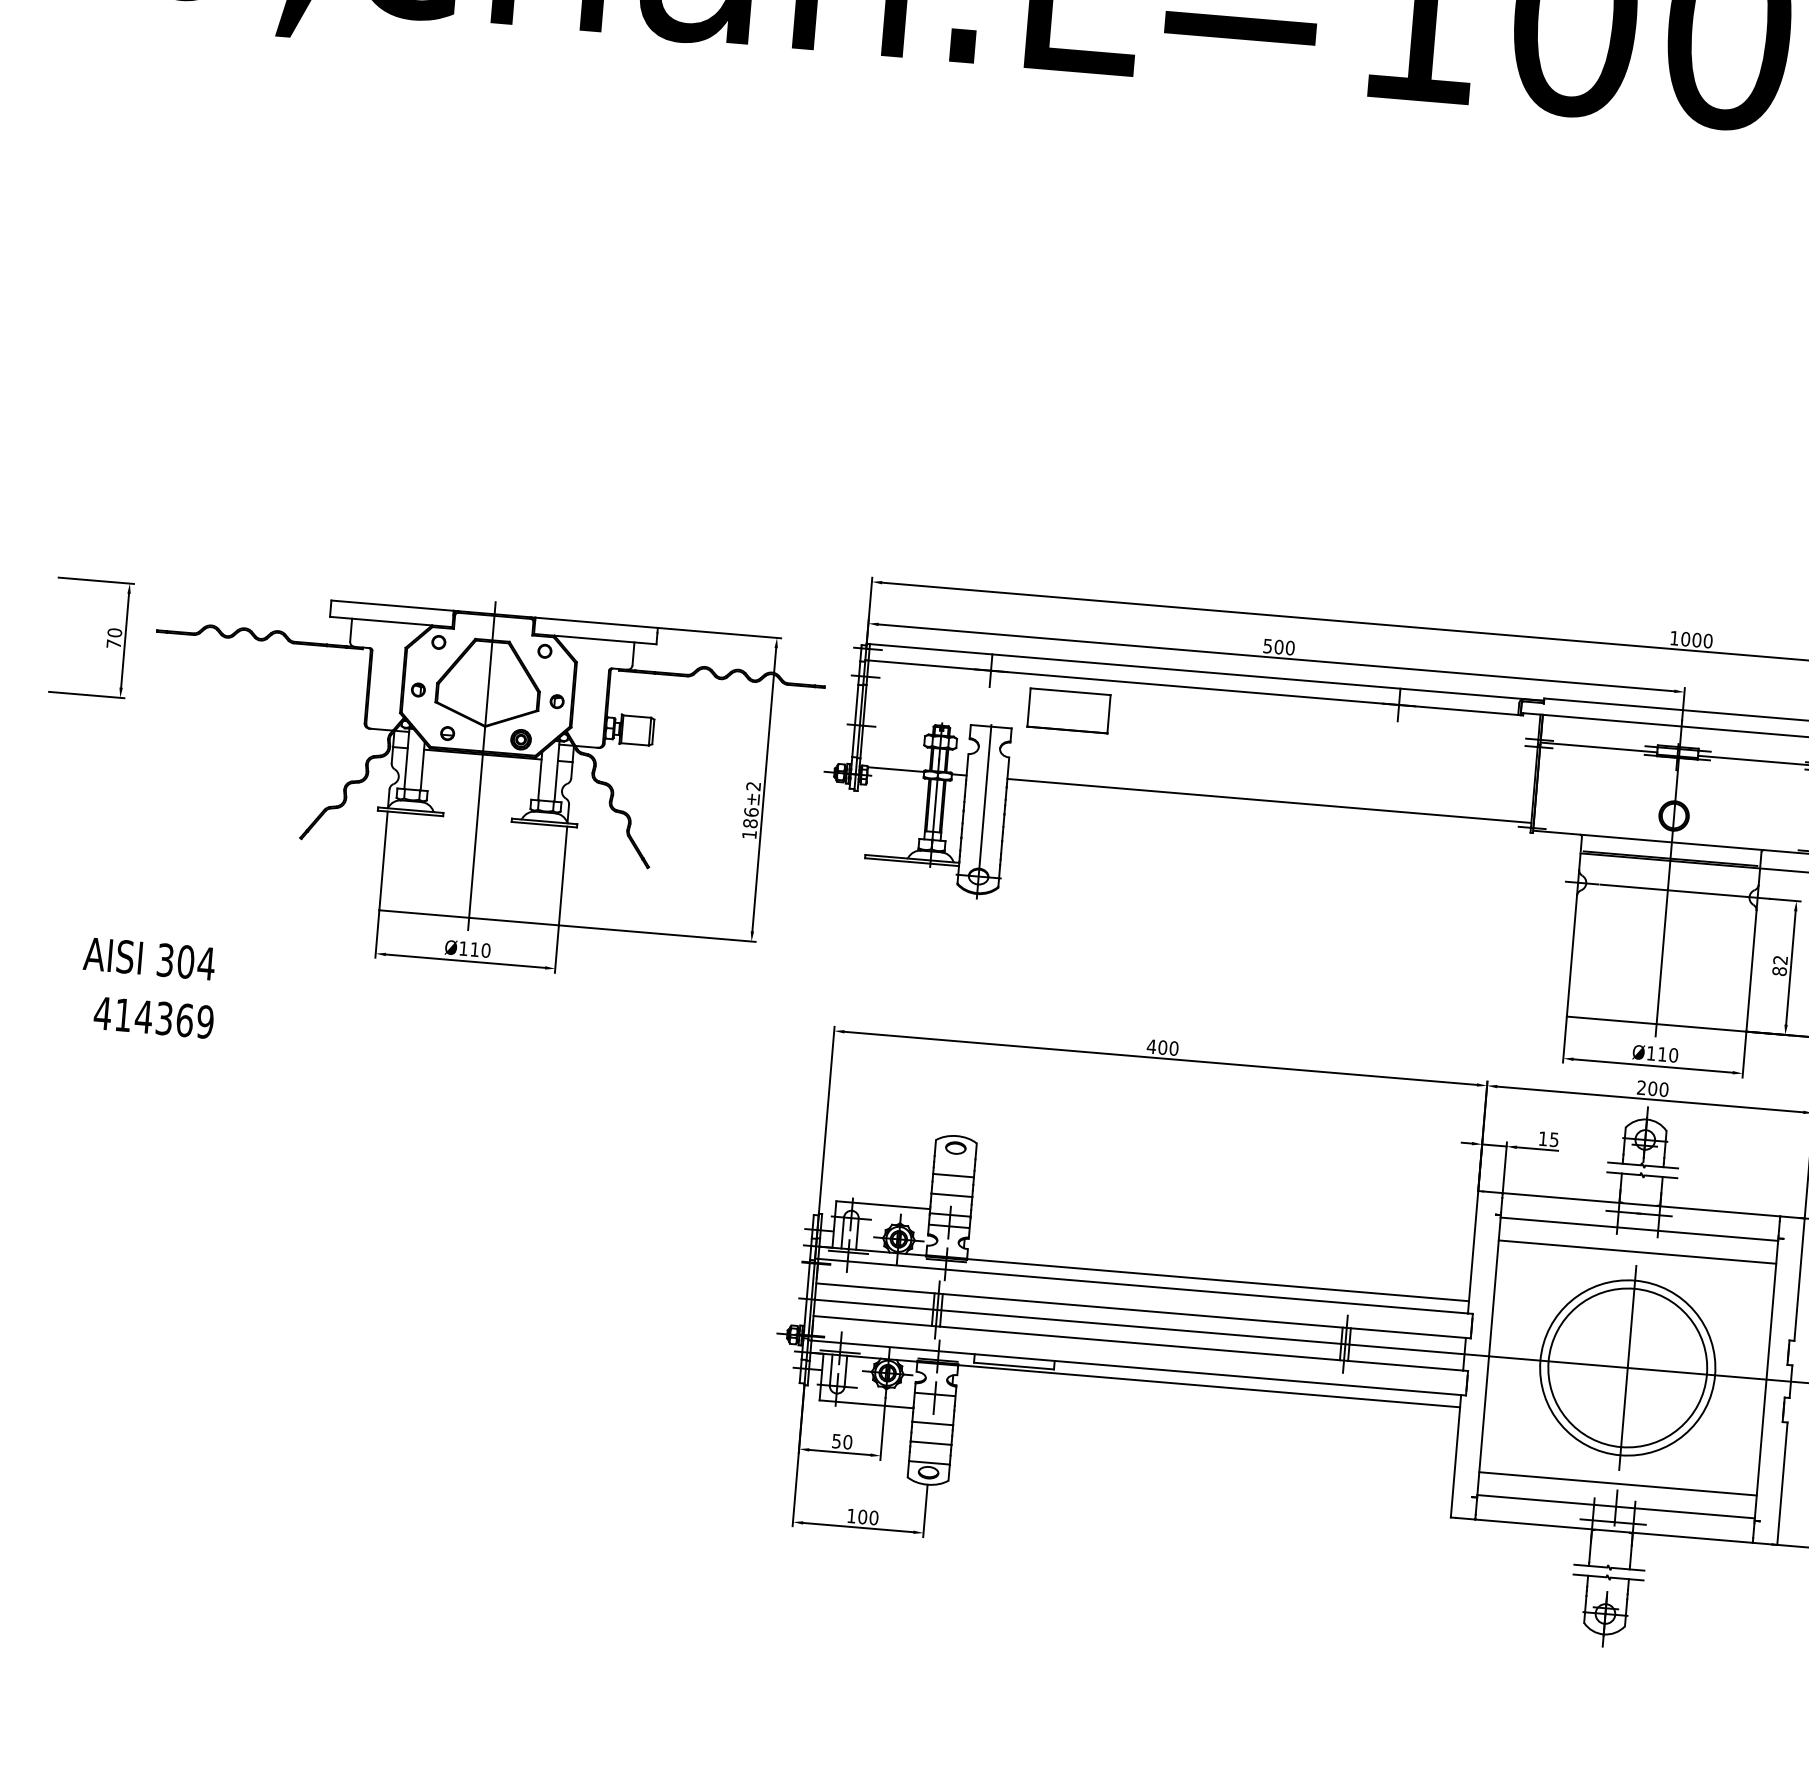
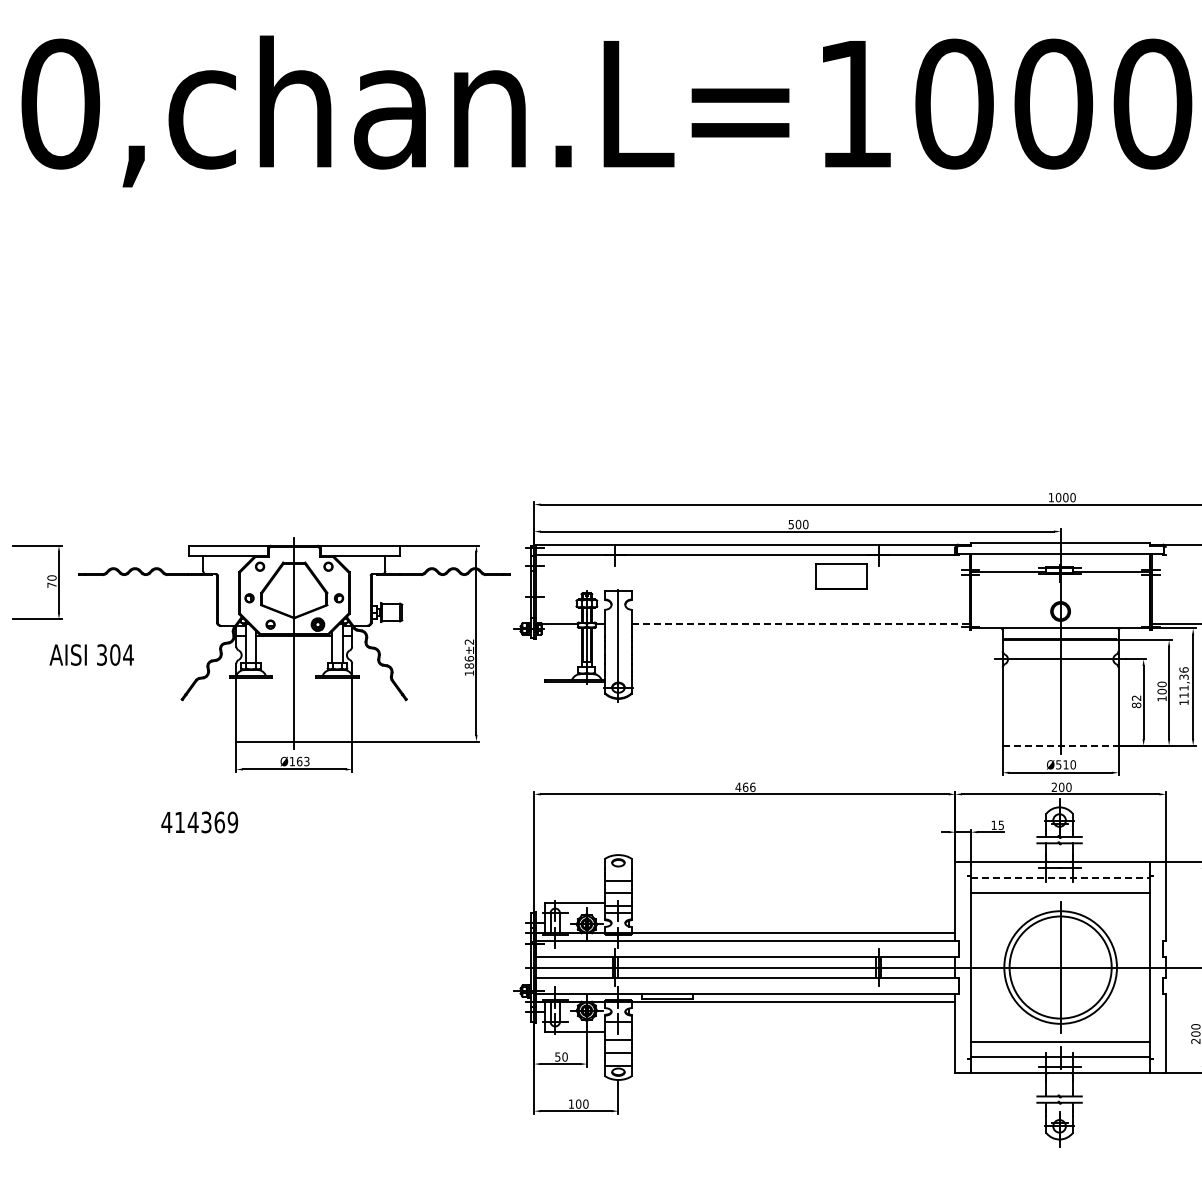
part: (1069, 710) -> (841, 576), moved
line: (1269, 800) -> (800, 623), solid -> dashed
text: (479, 949) -> (302, 761), 110 -> 163
text: (149, 958) -> (91, 654), moved
text: (153, 1017) -> (199, 822), moved
line: (1656, 1023) -> (1060, 745), solid -> dashed
text: (1168, 1046) -> (749, 786), 400 -> 466
text: (1650, 1052) -> (1058, 764), 110 -> 510
line: (1640, 1230) -> (1061, 878), solid -> dashed

